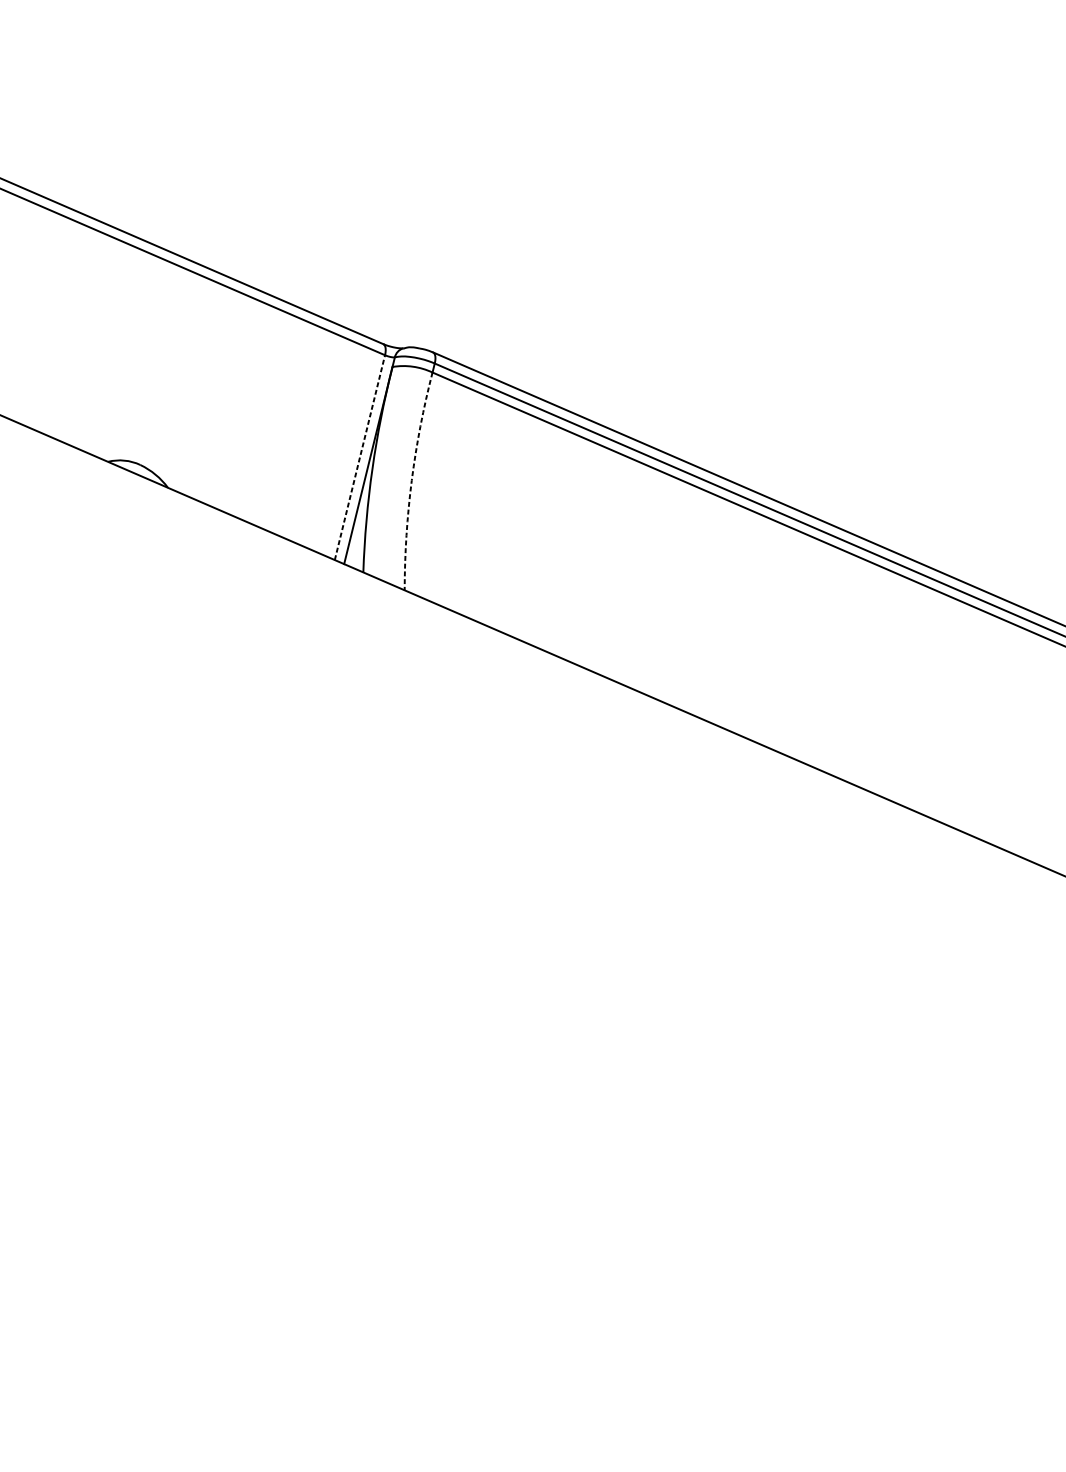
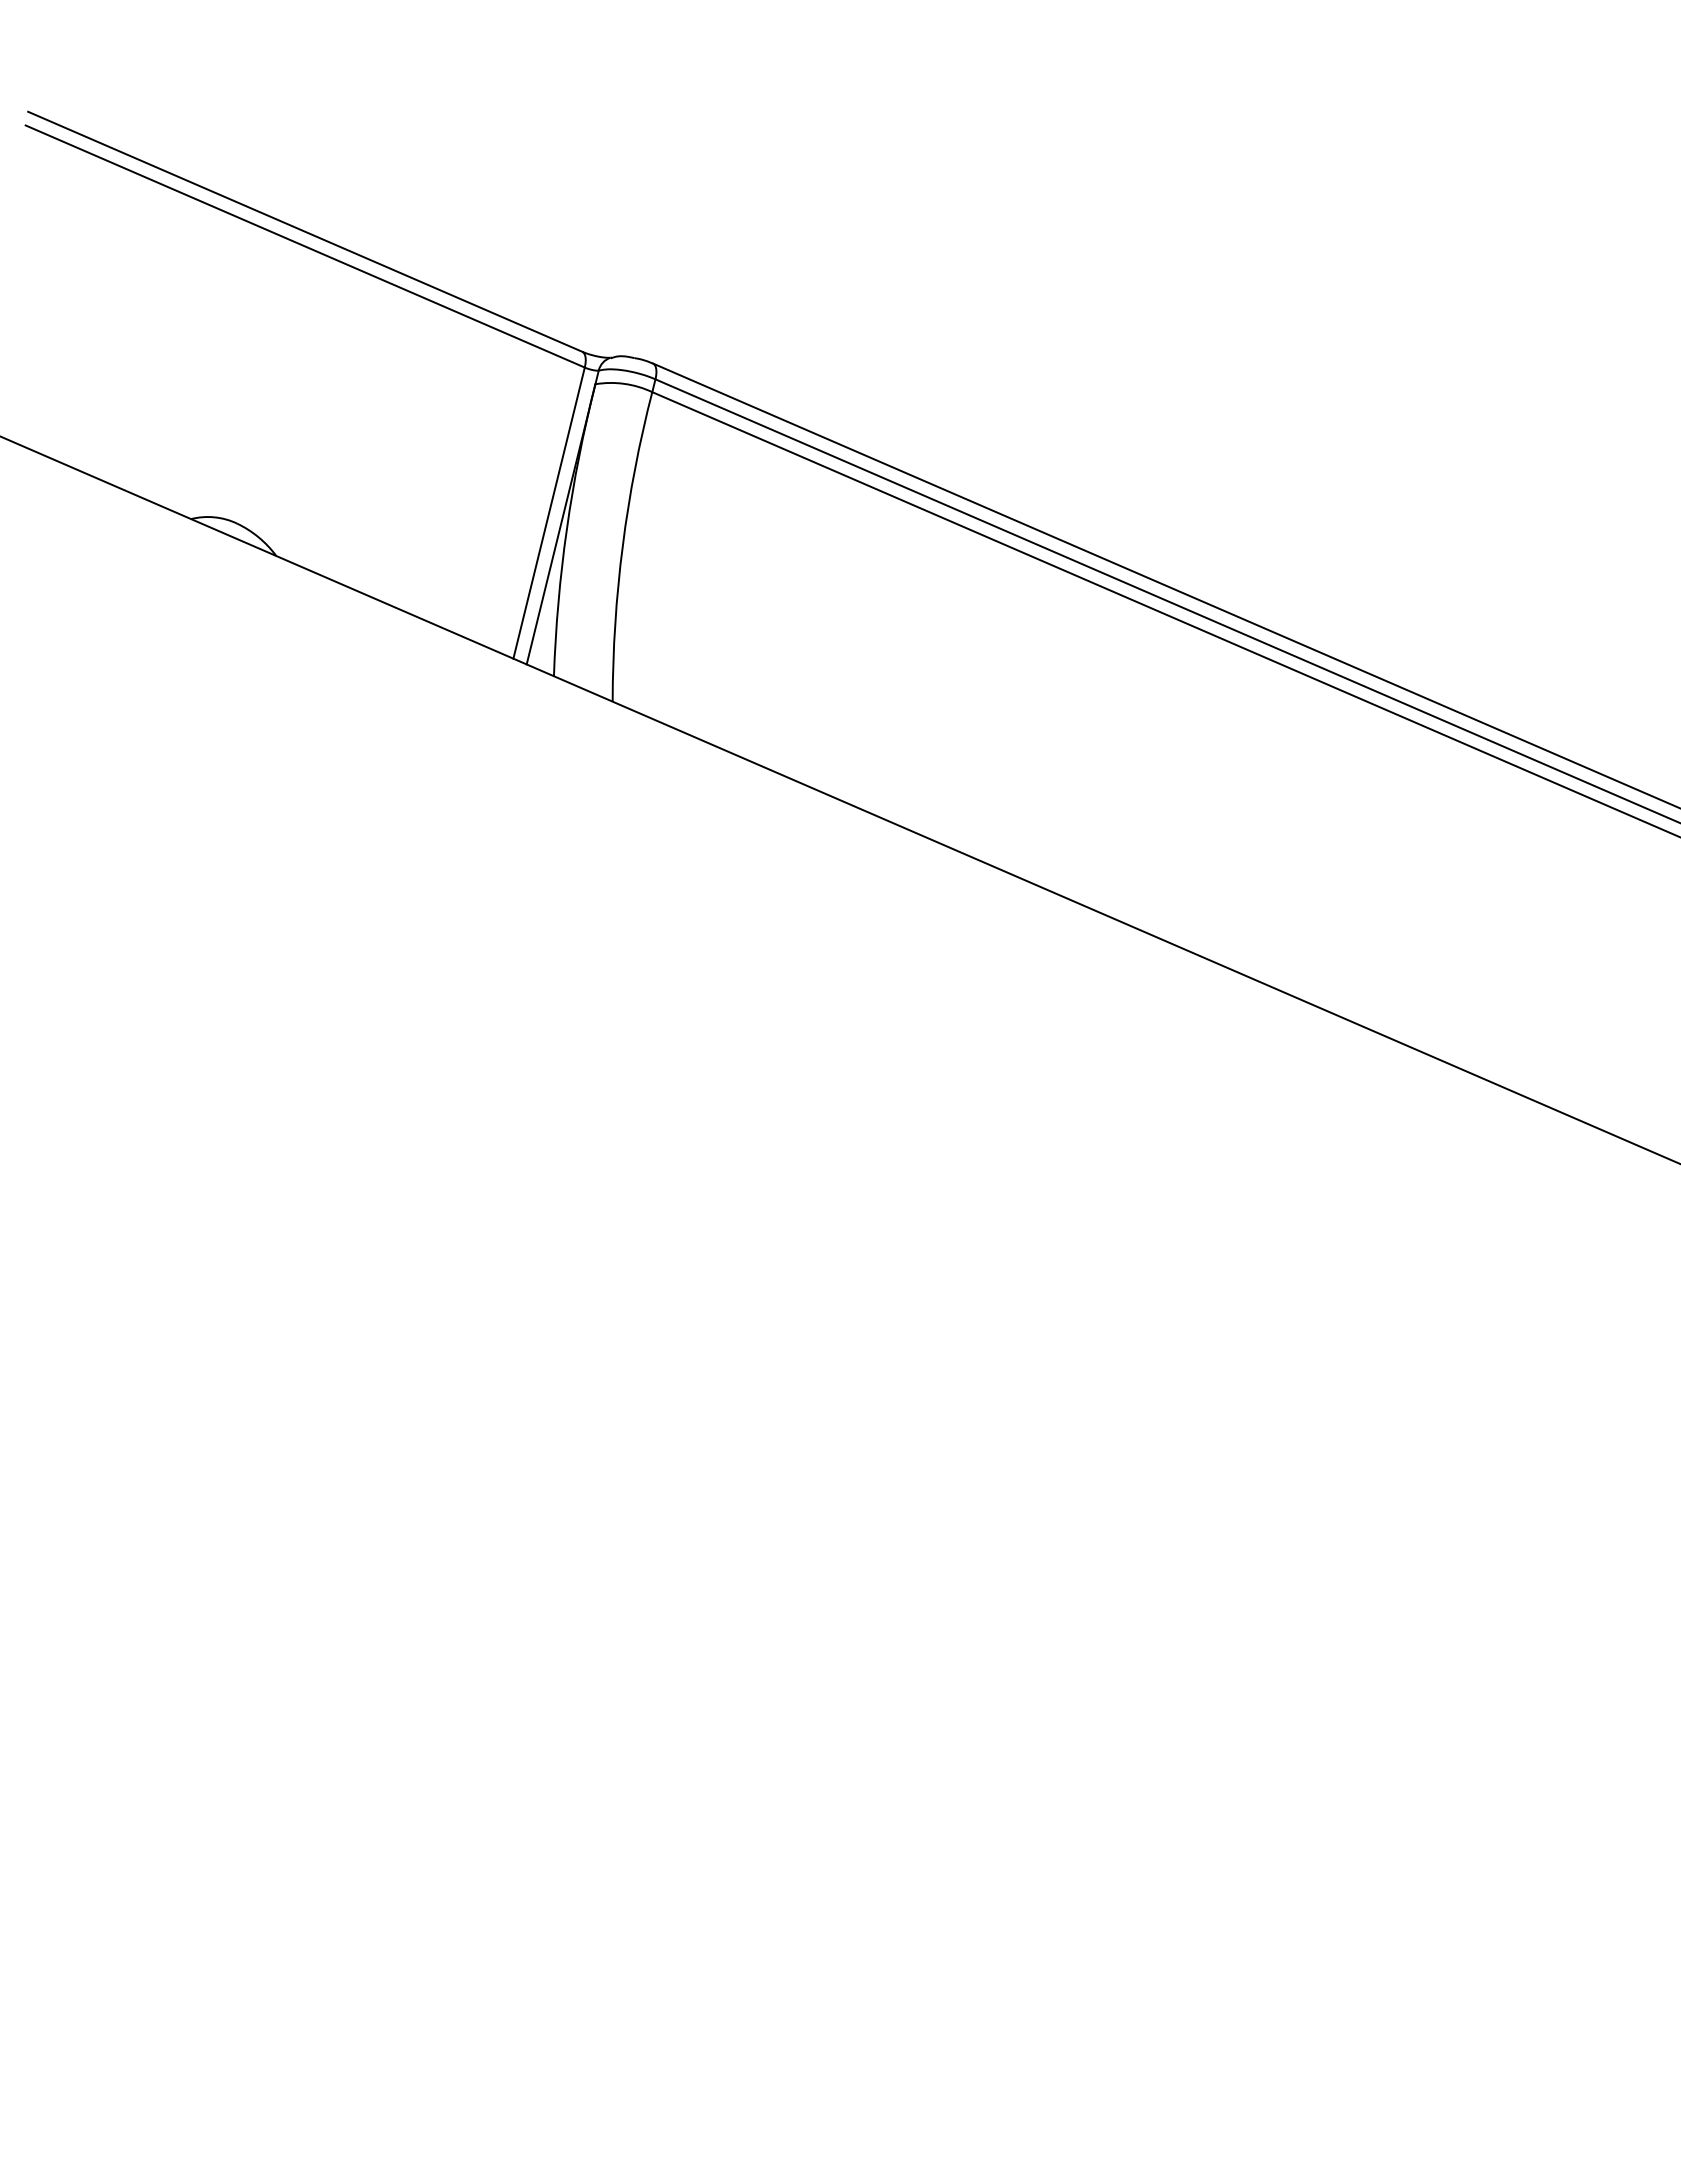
line: (360, 457) -> (549, 513), dashed -> solid
arc: (411, 480) -> (622, 545), dashed -> solid

